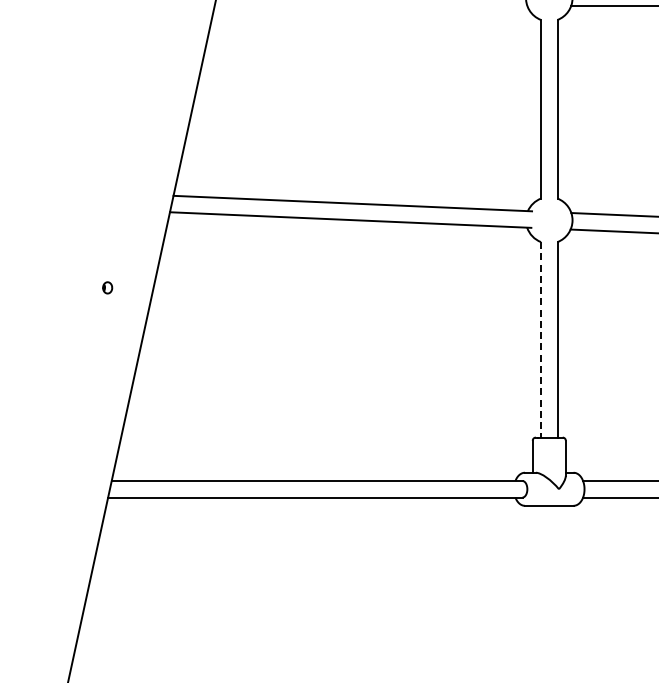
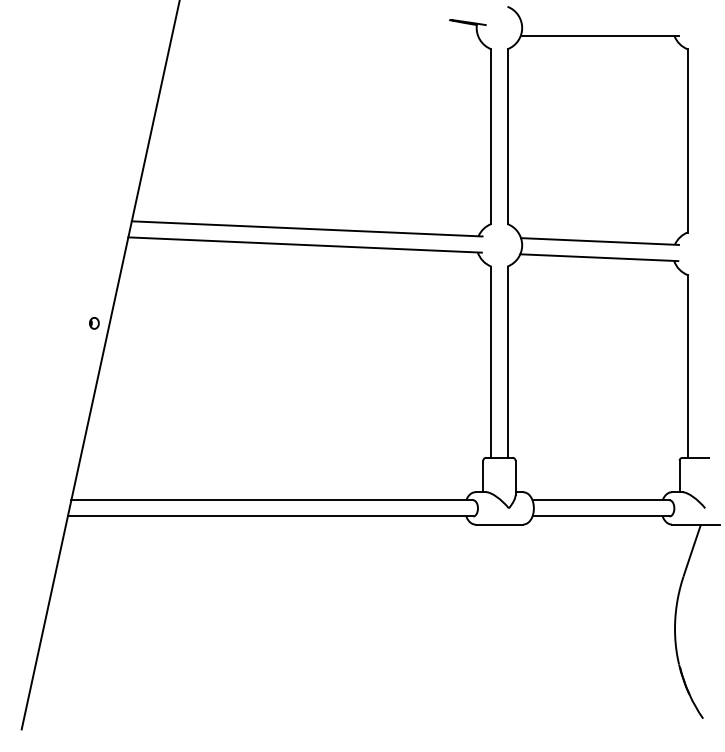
part: (107, 288) -> (94, 323), moved
line: (541, 340) -> (491, 362), dashed -> solid

